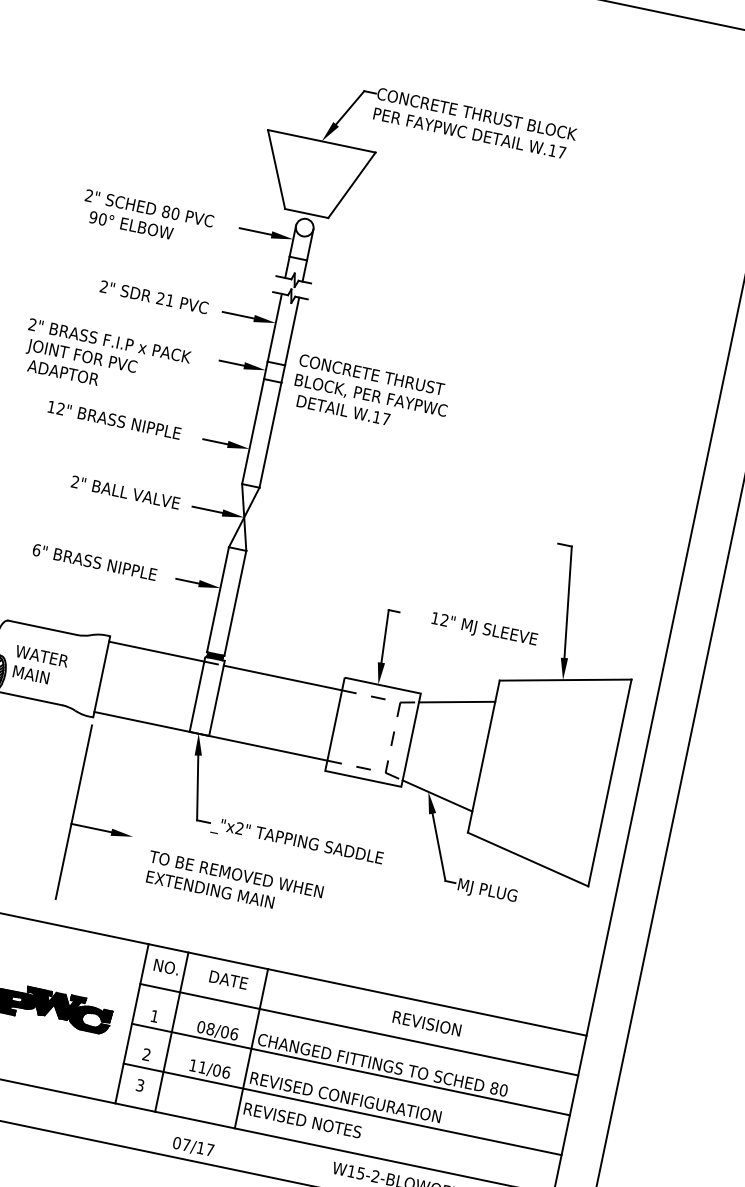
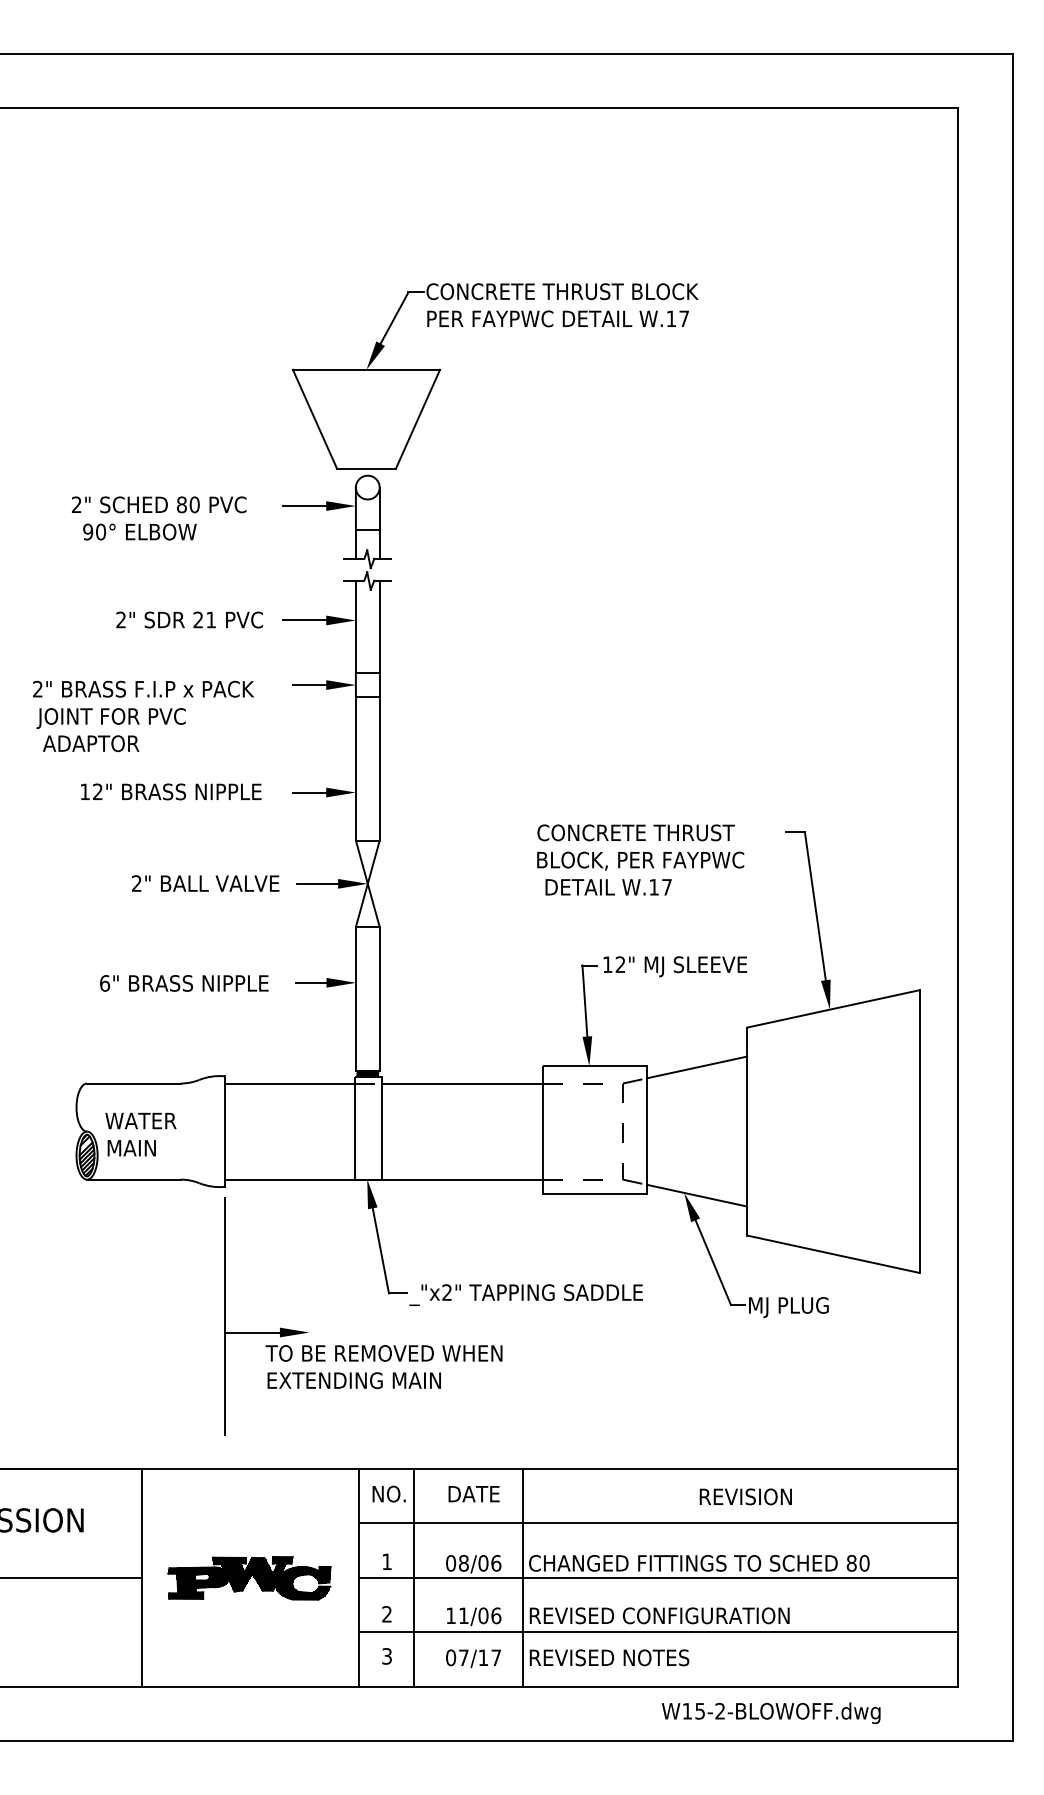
text: (371, 394) -> (640, 859), moved
text: (484, 630) -> (675, 966), moved
text: (233, 884) -> (383, 1367), moved
text: (193, 1147) -> (473, 1658), moved

